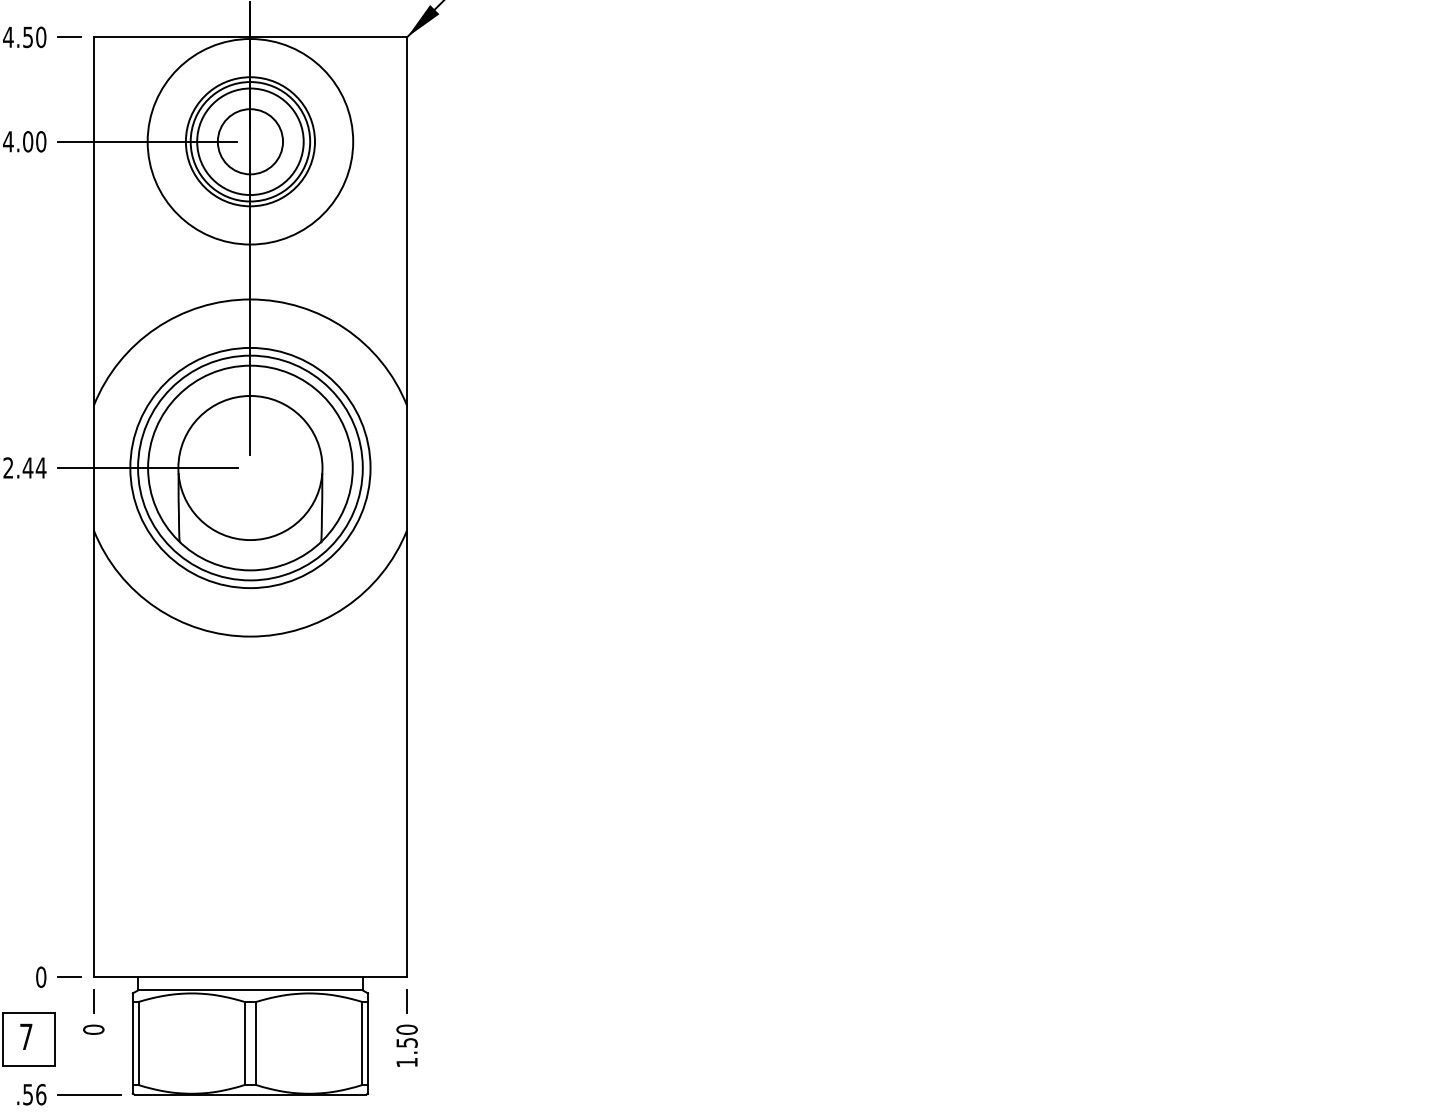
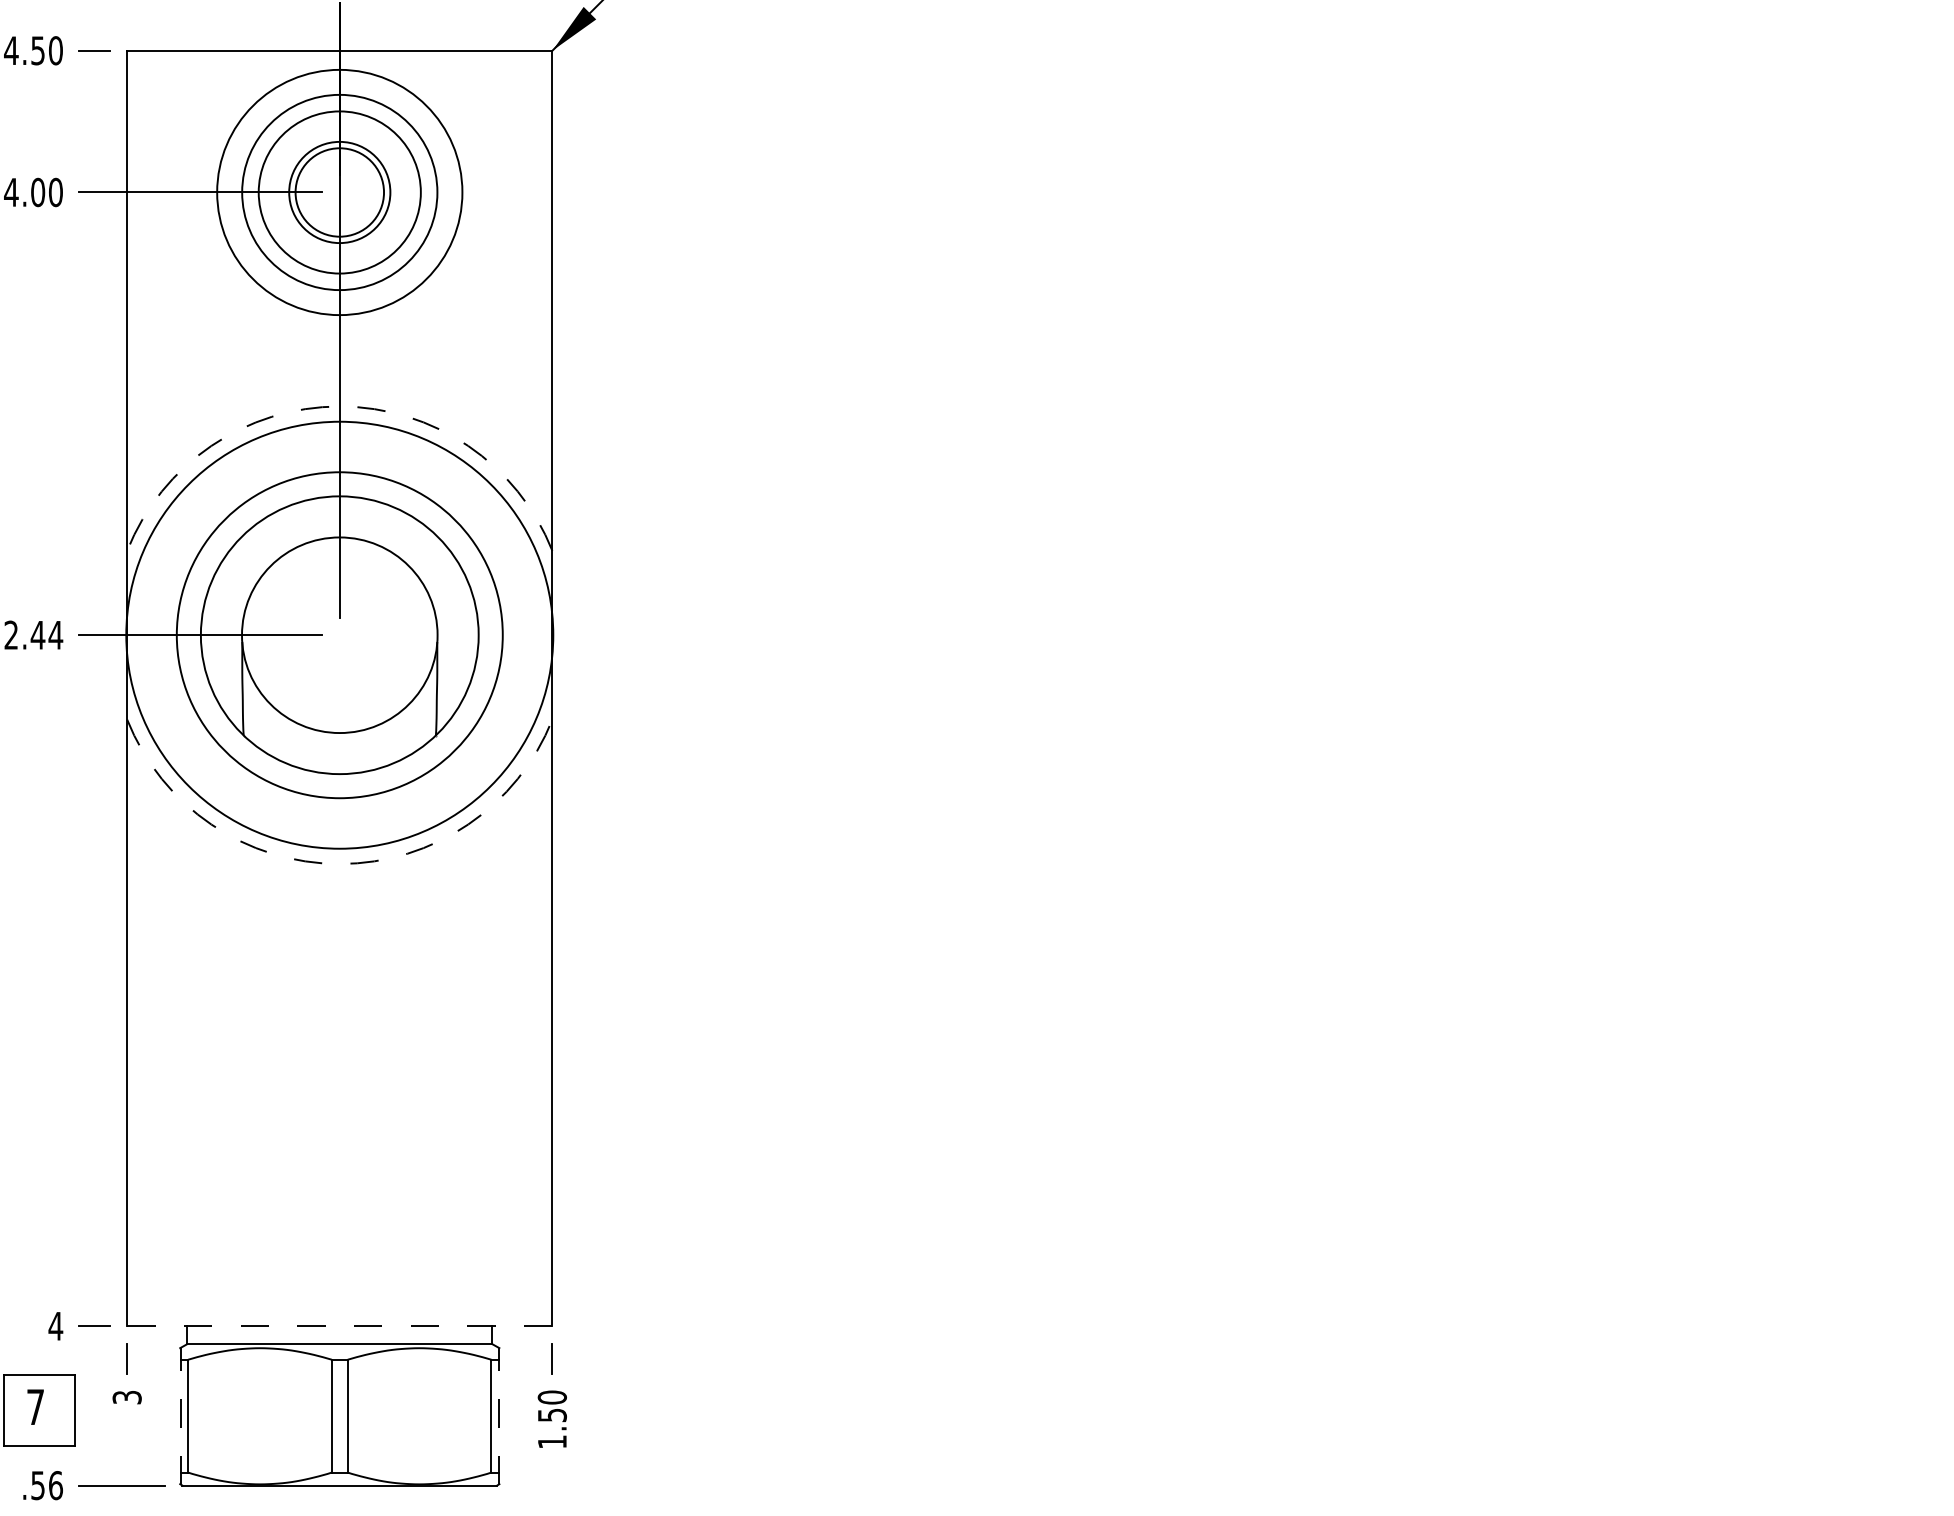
circle: (250, 141) -> (339, 192), size x0.7
circle: (250, 141) -> (339, 192), size x0.7
circle: (250, 141) -> (339, 192), size x1.4
arc: (250, 299) -> (339, 406), solid -> dashed
circle: (250, 467) -> (339, 634), size x1.4
arc: (250, 636) -> (339, 863), solid -> dashed
text: (40, 976) -> (55, 1325), 0 -> 4
line: (250, 977) -> (339, 1326), solid -> dashed
text: (93, 1029) -> (126, 1397), 0 -> 3
line: (133, 1043) -> (180, 1415), solid -> dashed
line: (368, 1043) -> (499, 1415), solid -> dashed

